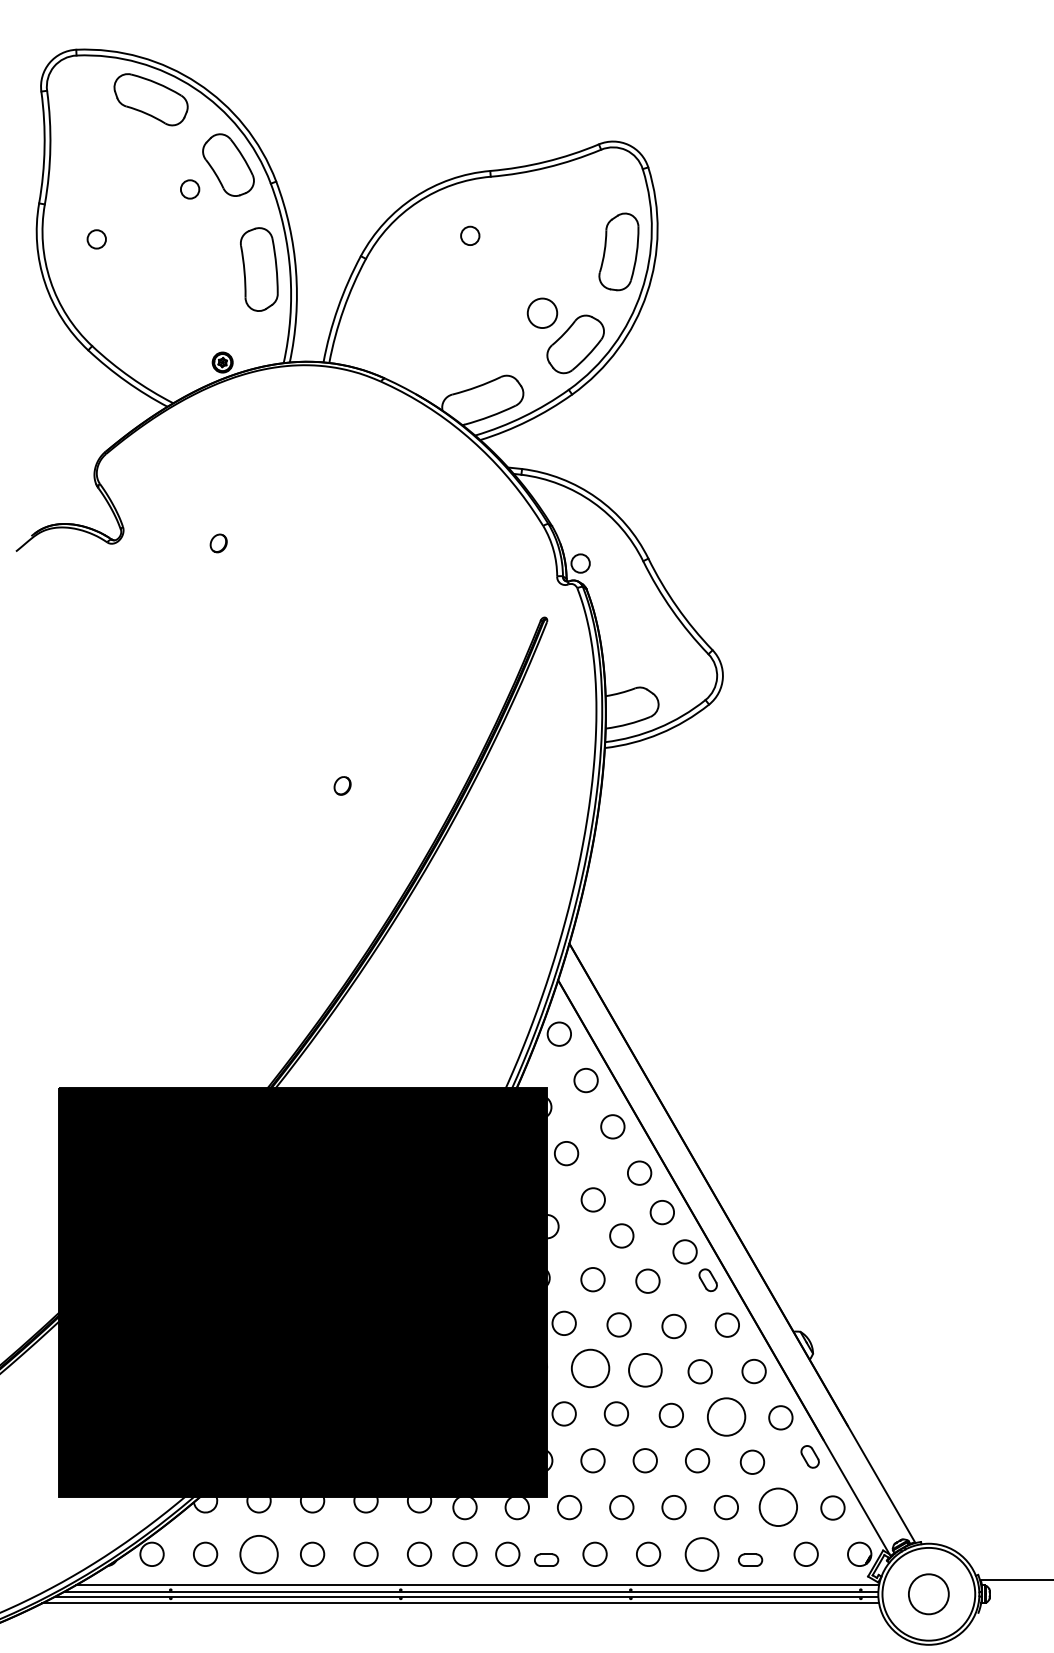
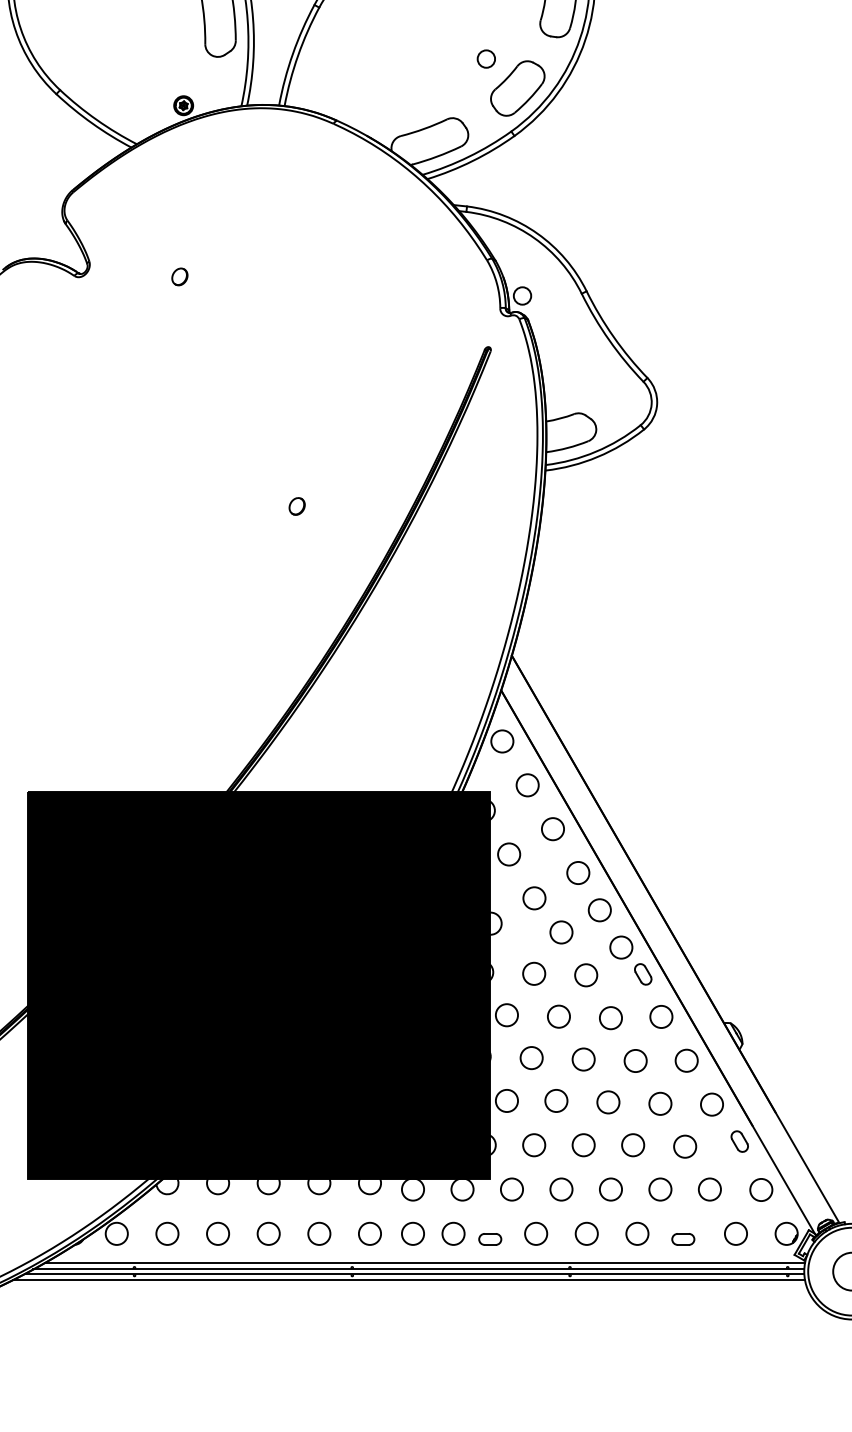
circle: (542, 313) -> (486, 59), size x0.62
circle: (589, 1368) -> (530, 1057), size x0.62
circle: (644, 1369) -> (582, 1058), size x0.71
circle: (725, 1416) -> (659, 1103), size x0.62
circle: (778, 1507) -> (709, 1189), size x0.62
circle: (258, 1553) -> (217, 1233), size x0.62
circle: (701, 1553) -> (636, 1233), size x0.71

